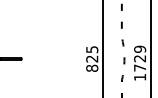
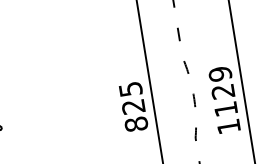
text: (139, 67) -> (224, 108), 1729 -> 1129

